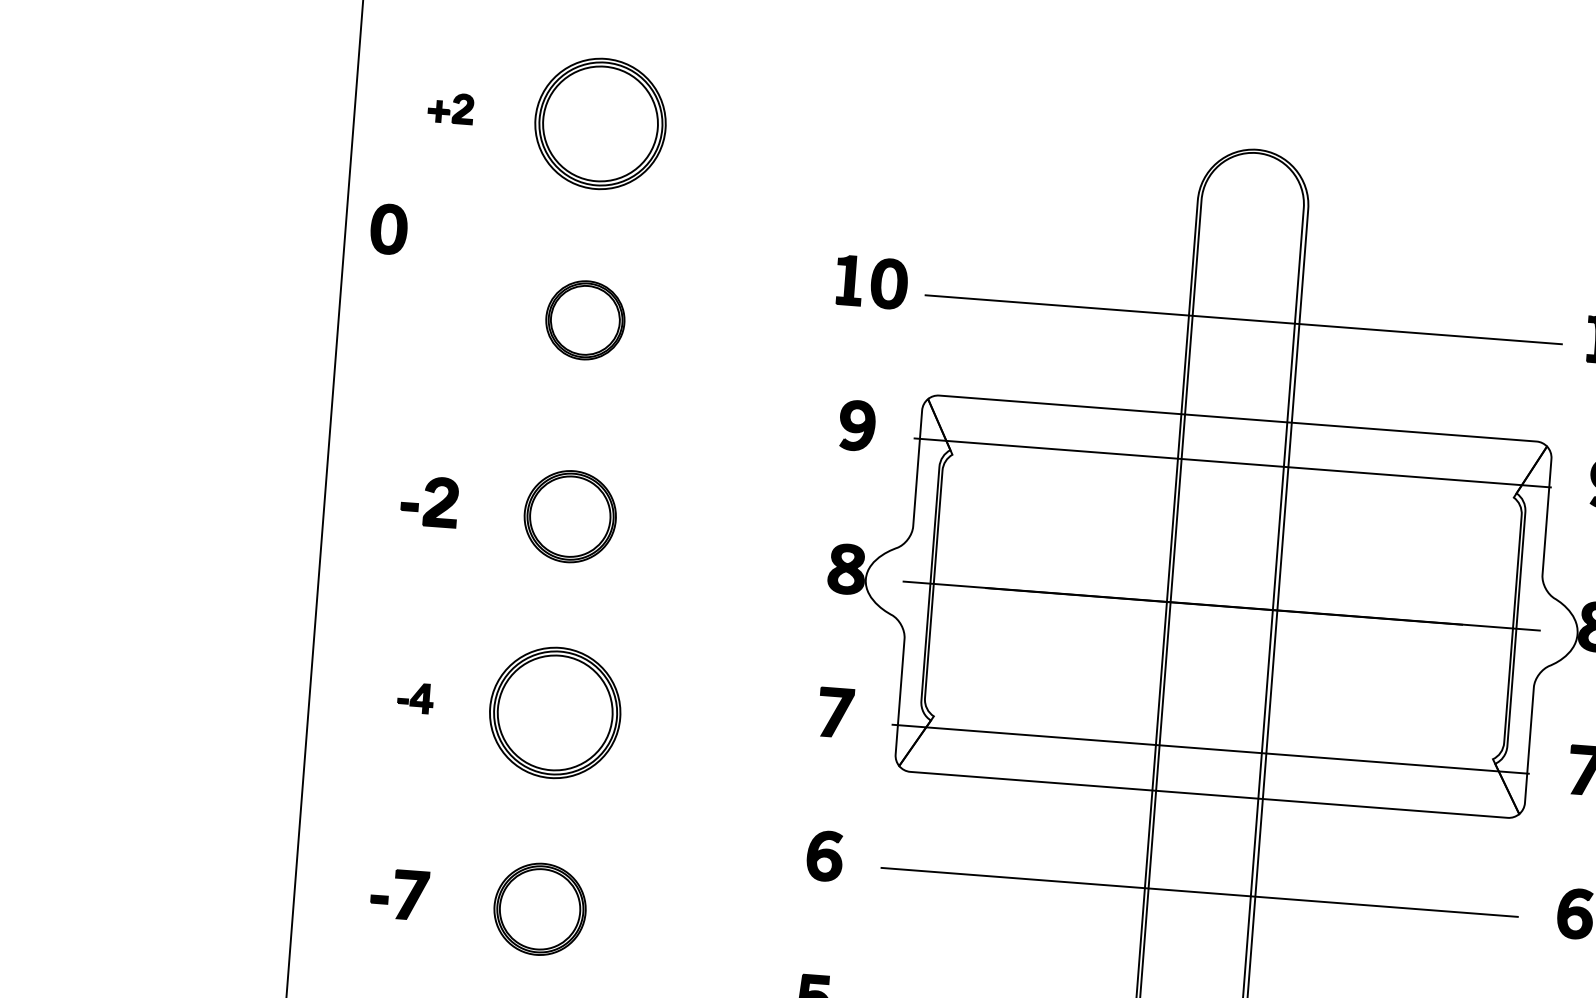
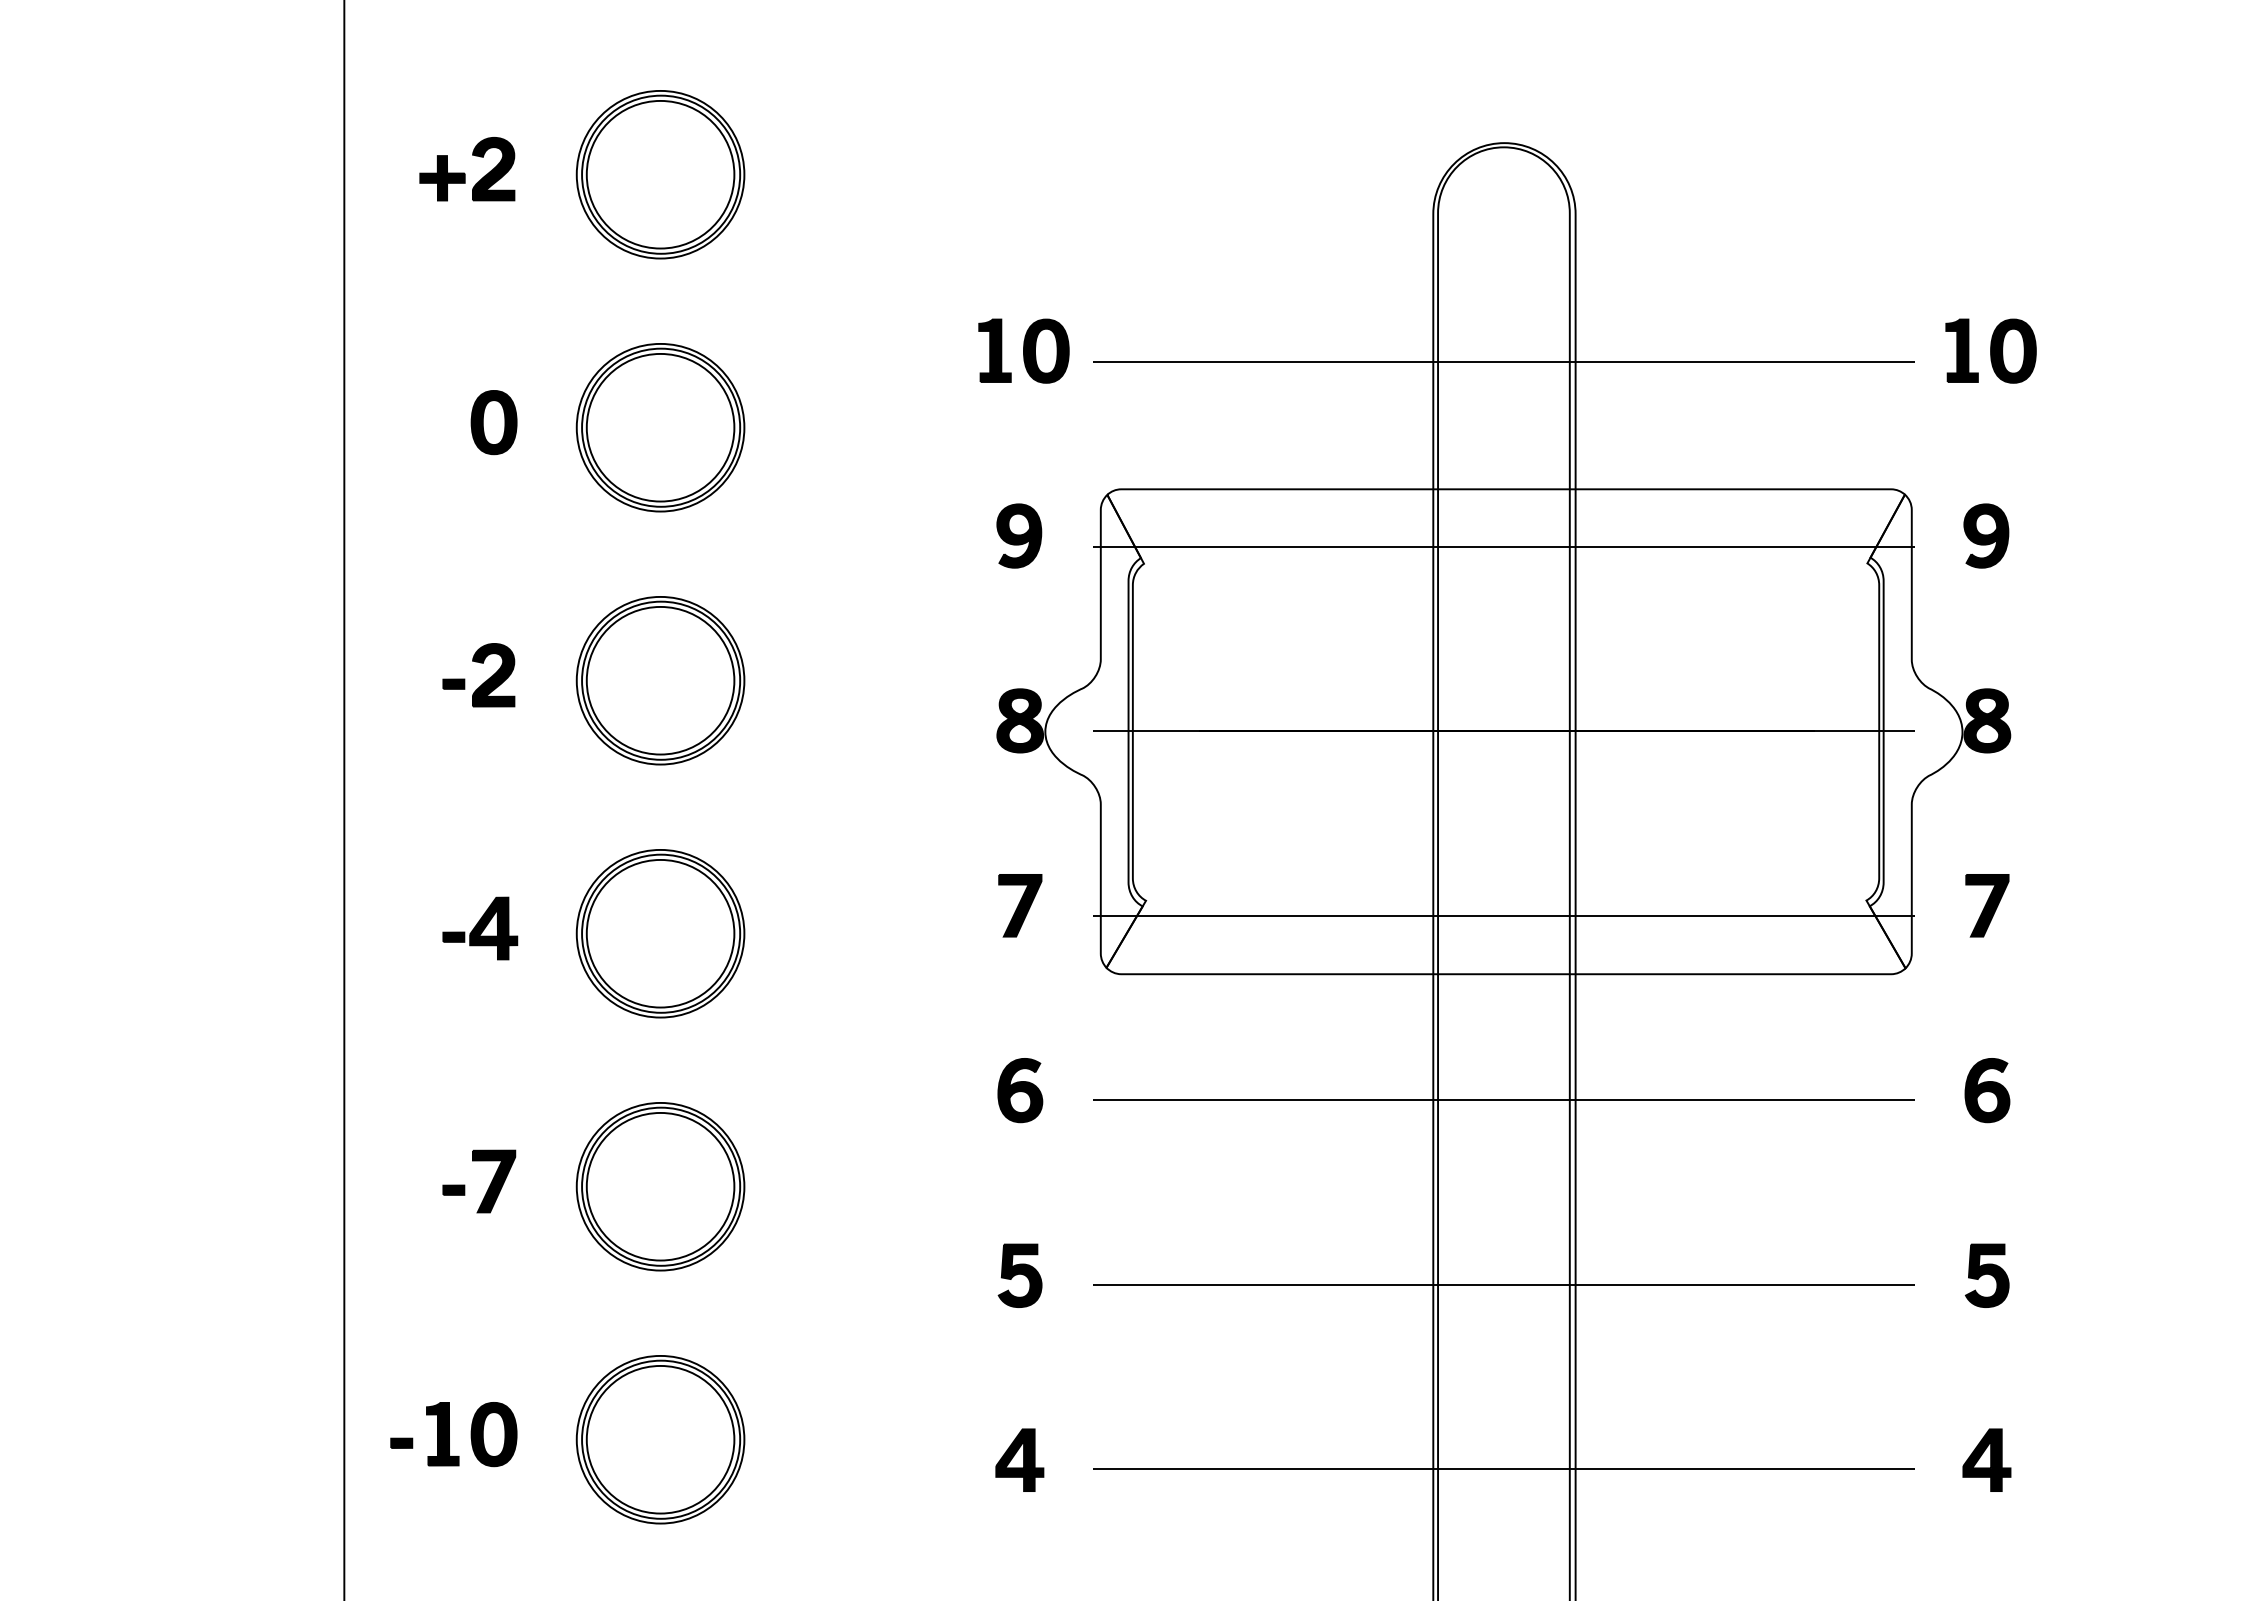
part: (451, 108) -> (467, 169), size x1.67
part: (388, 229) -> (493, 422), moved
part: (585, 320) -> (660, 427), size x1.67
part: (570, 516) -> (660, 680), size x1.43
part: (415, 698) -> (480, 928), size x1.67
part: (540, 909) -> (660, 1186), size x1.43

